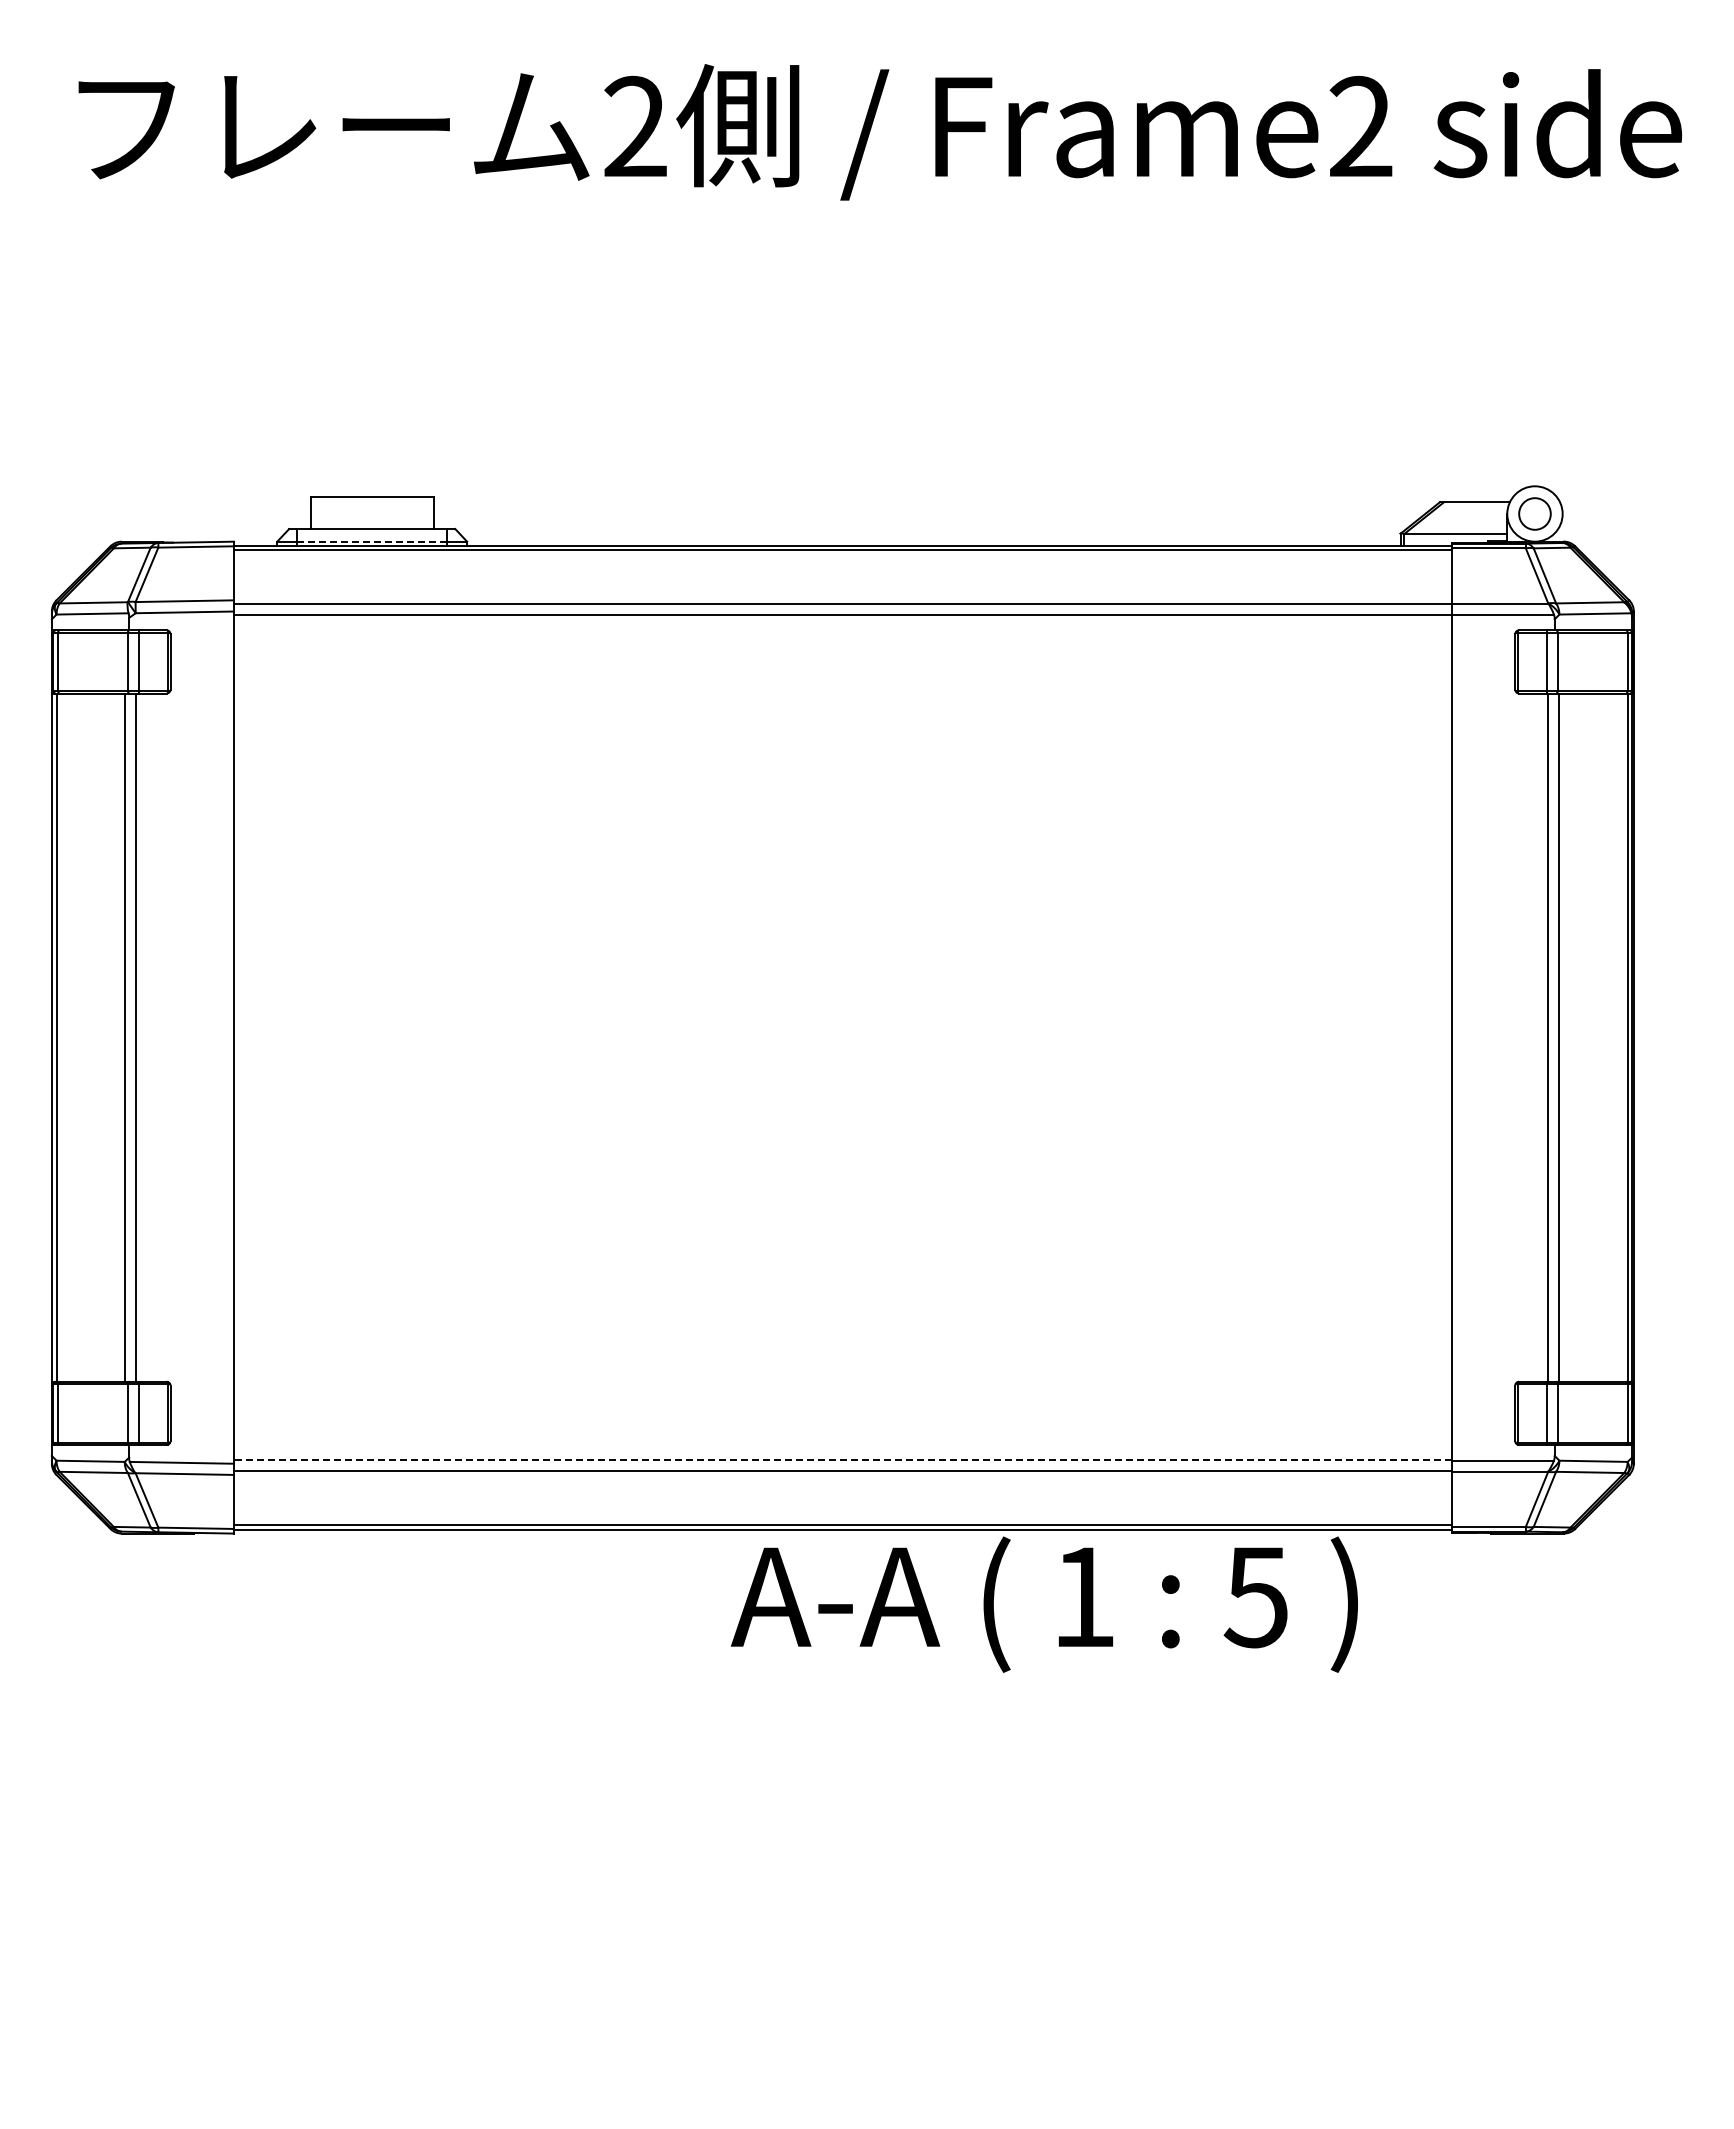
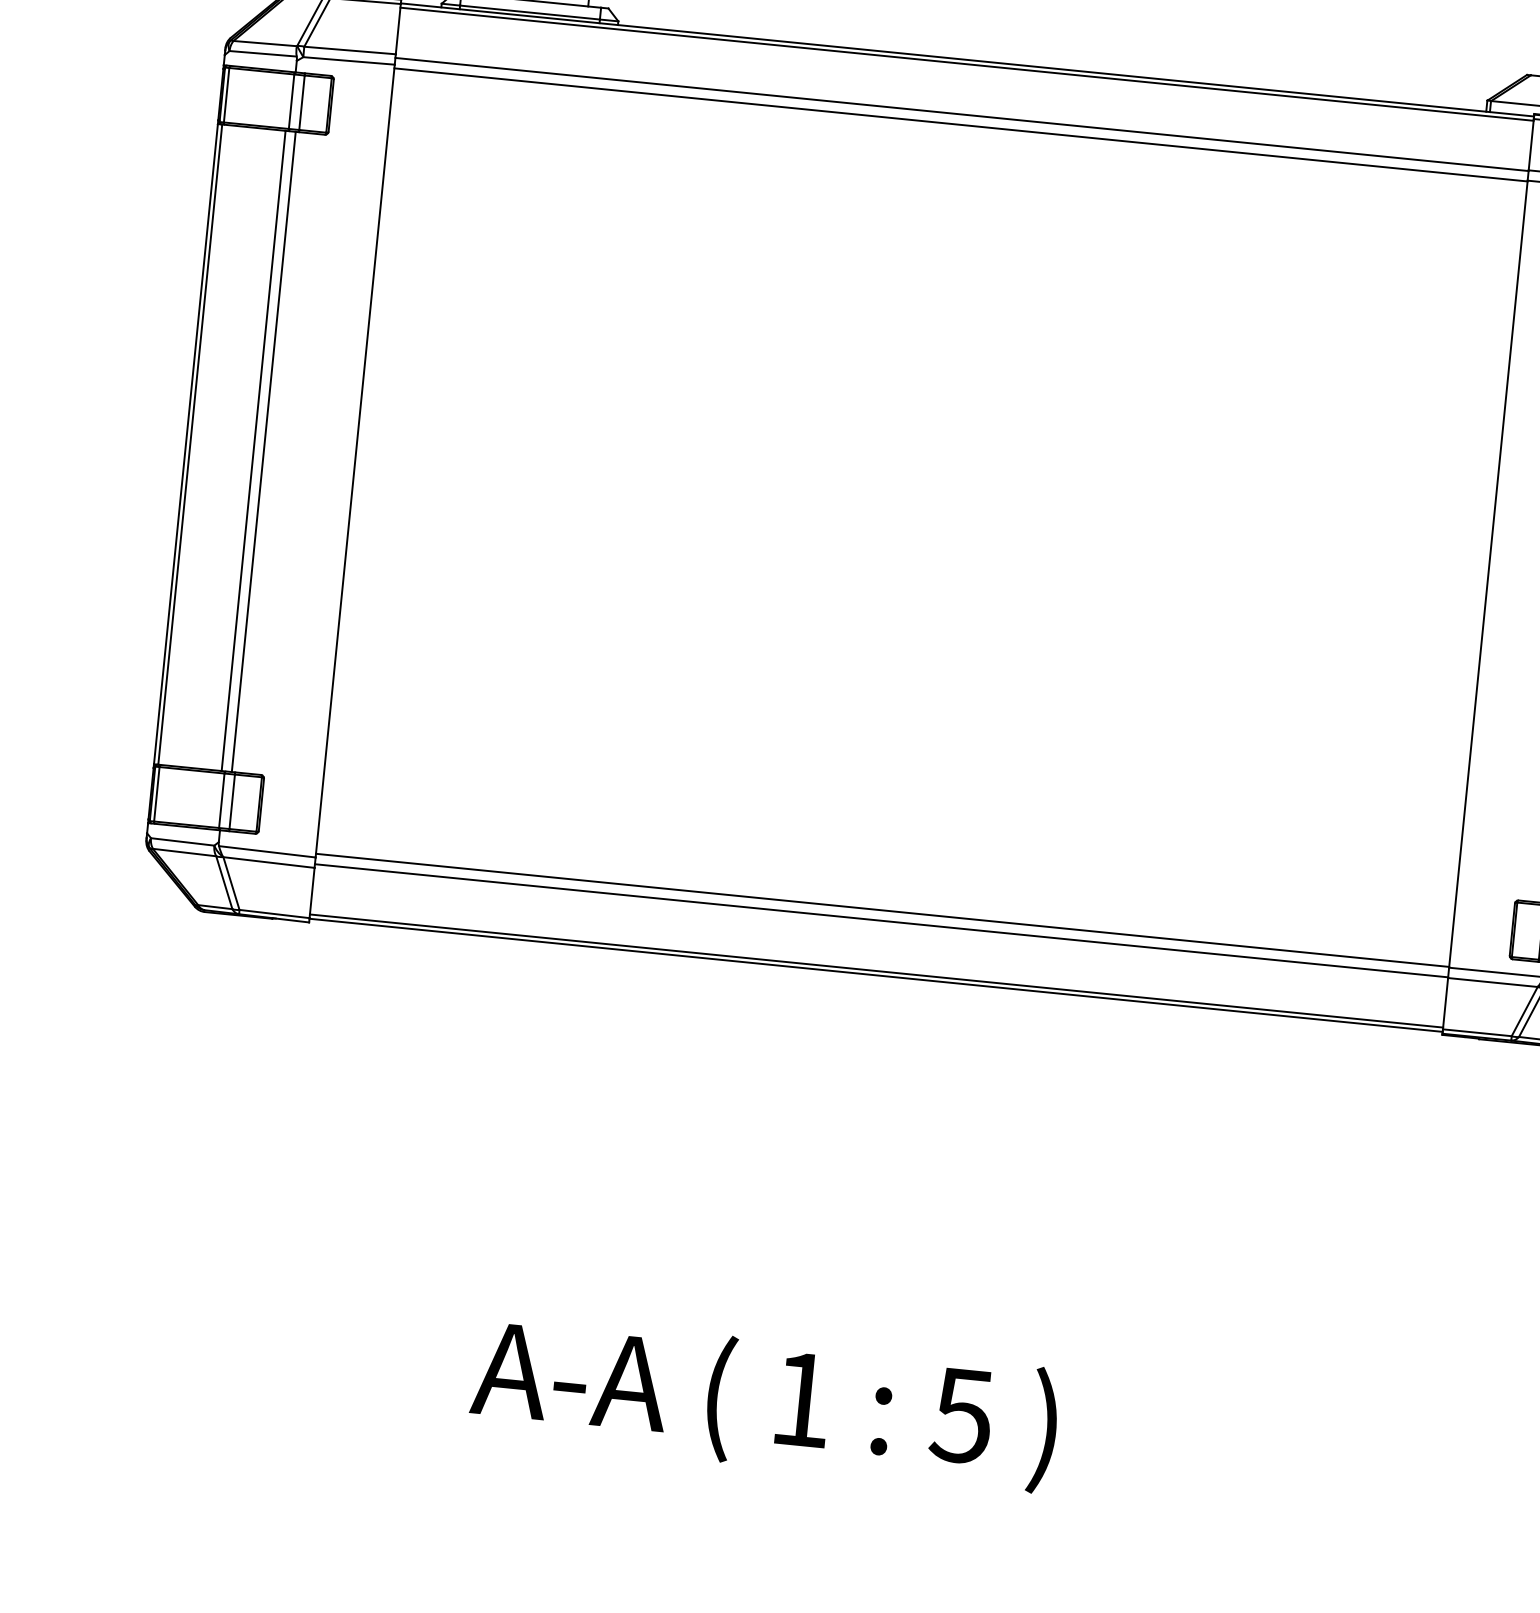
line: (372, 541) -> (530, 12), dashed -> solid
line: (842, 1459) -> (882, 910), dashed -> solid
text: (1043, 1604) -> (763, 1402), moved

